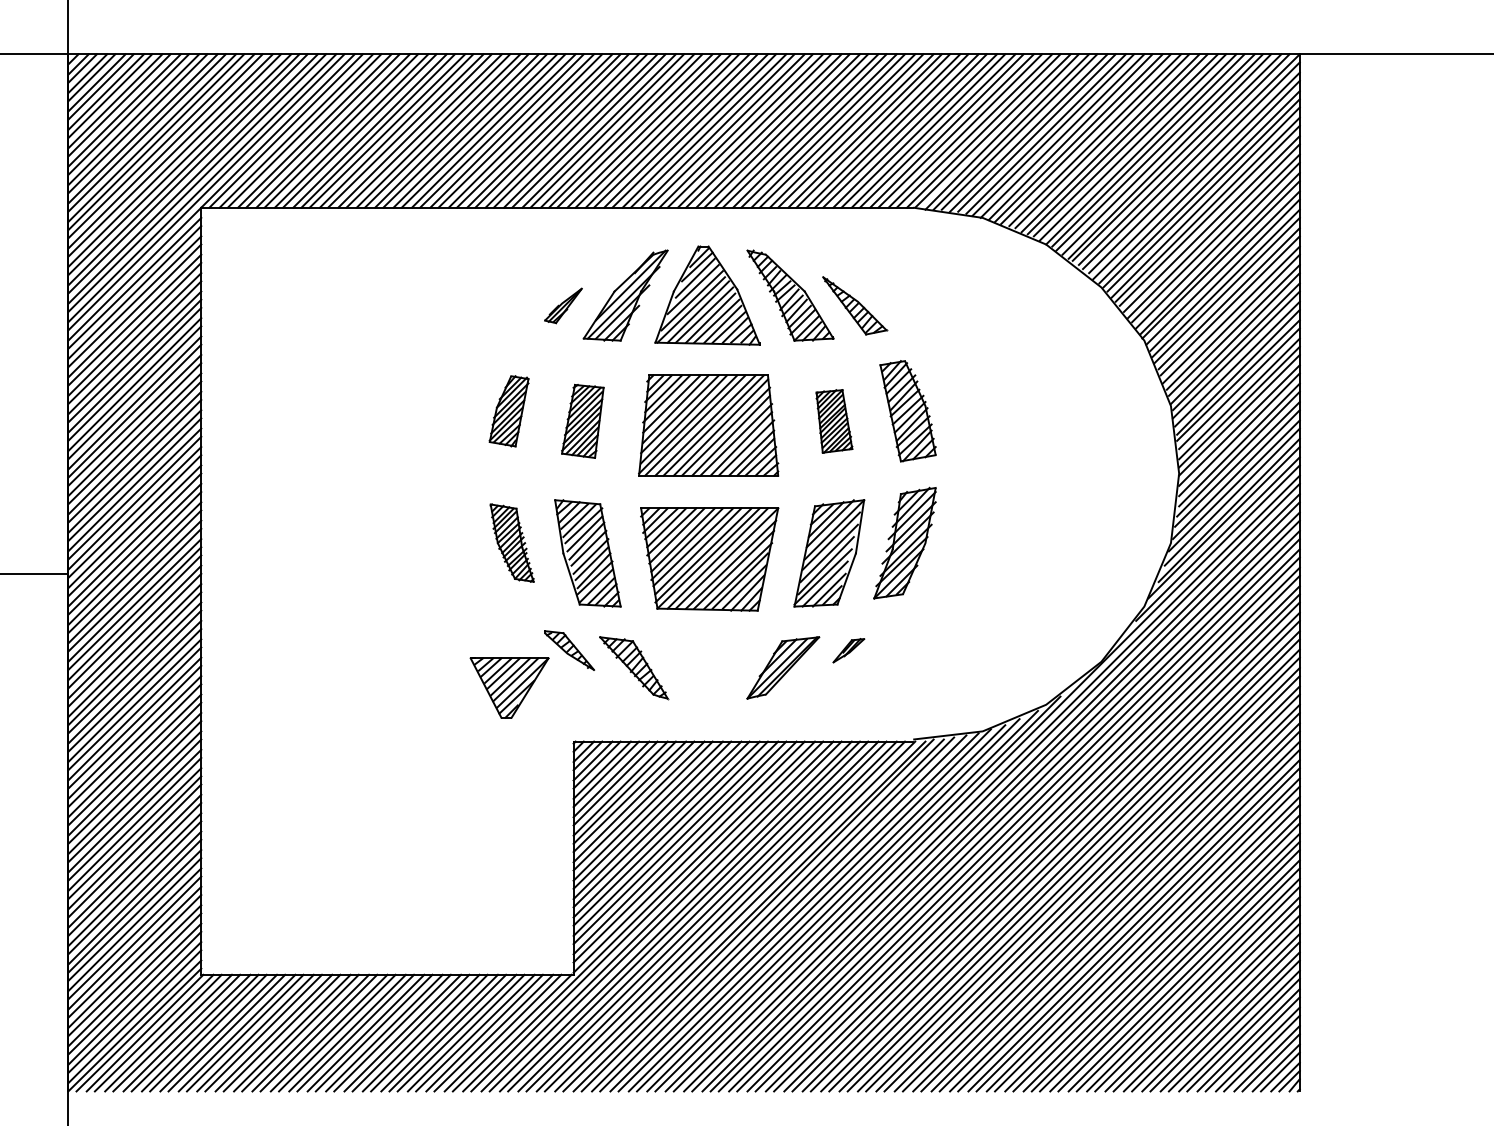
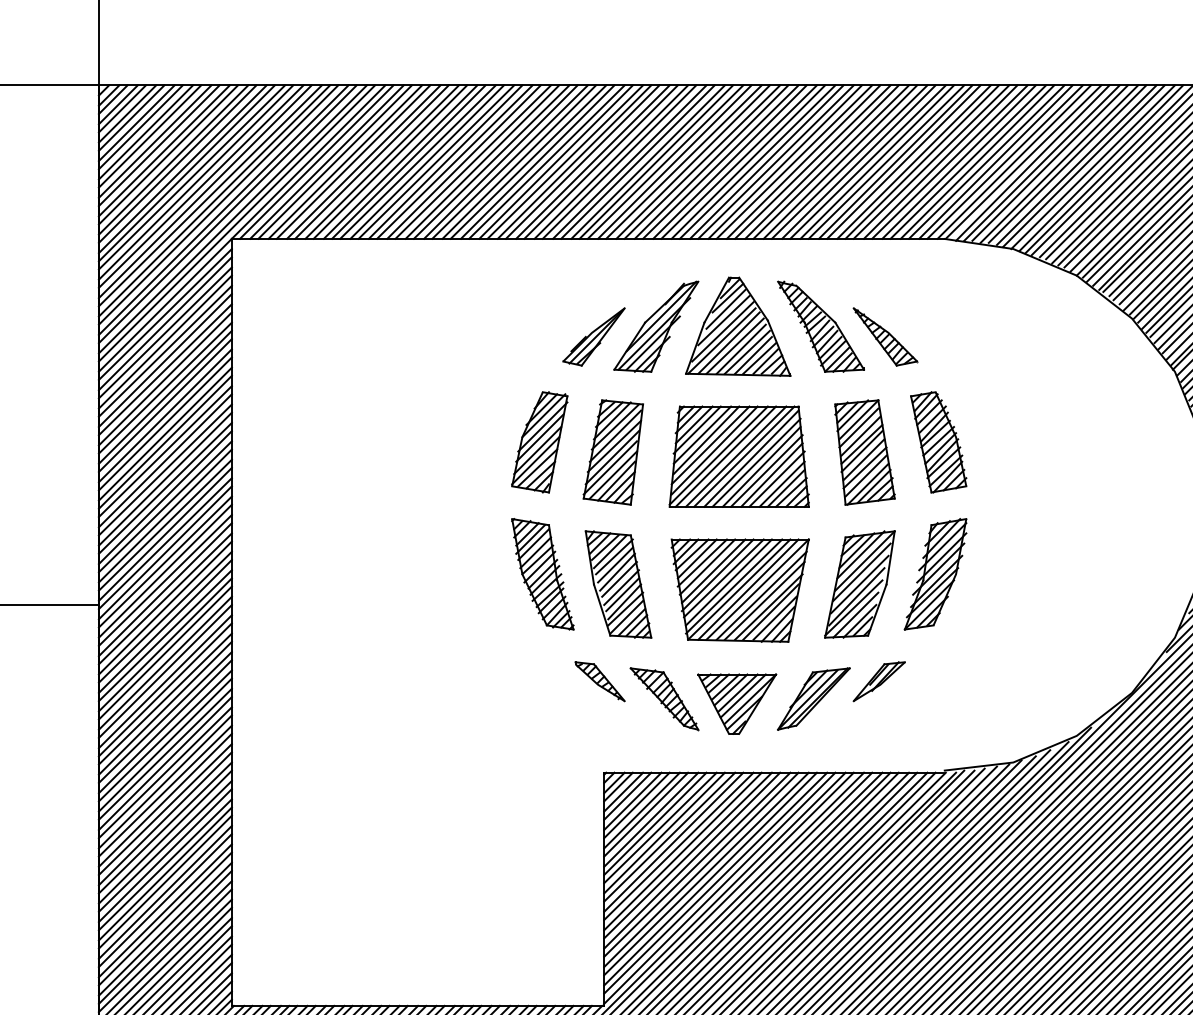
part: (563, 305) -> (594, 336), size x1.67
part: (508, 411) -> (539, 442), size x1.43
part: (582, 421) -> (613, 452), size x1.43
part: (834, 421) -> (865, 452), size x1.67
part: (511, 542) -> (542, 573), size x1.43
part: (848, 650) -> (879, 681), size x1.67
part: (509, 687) -> (737, 703), moved

